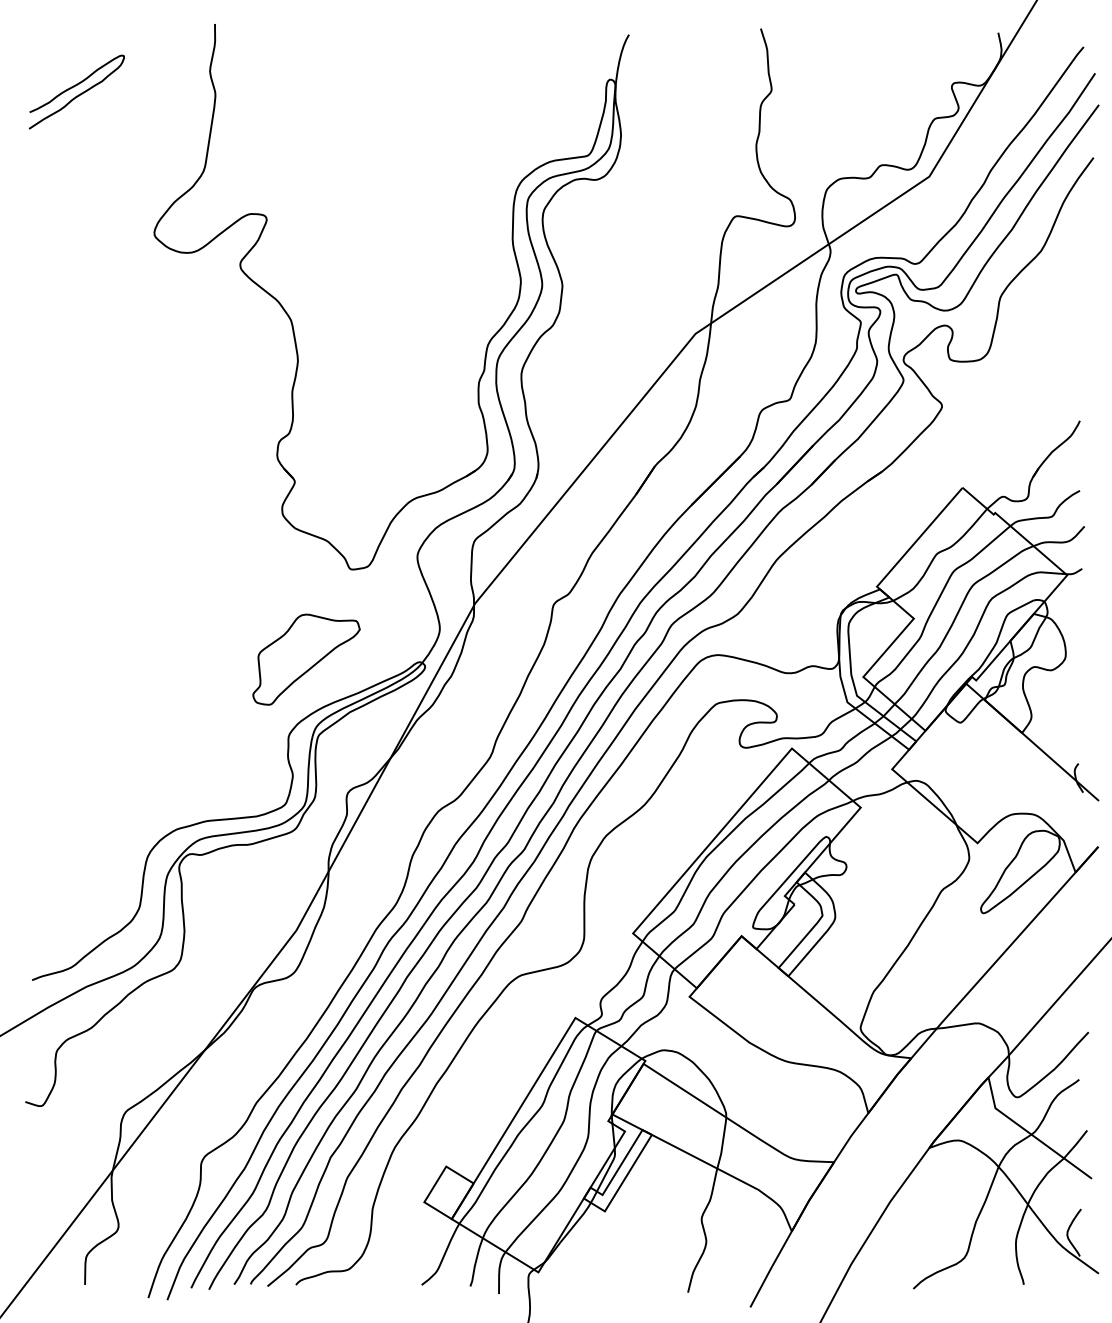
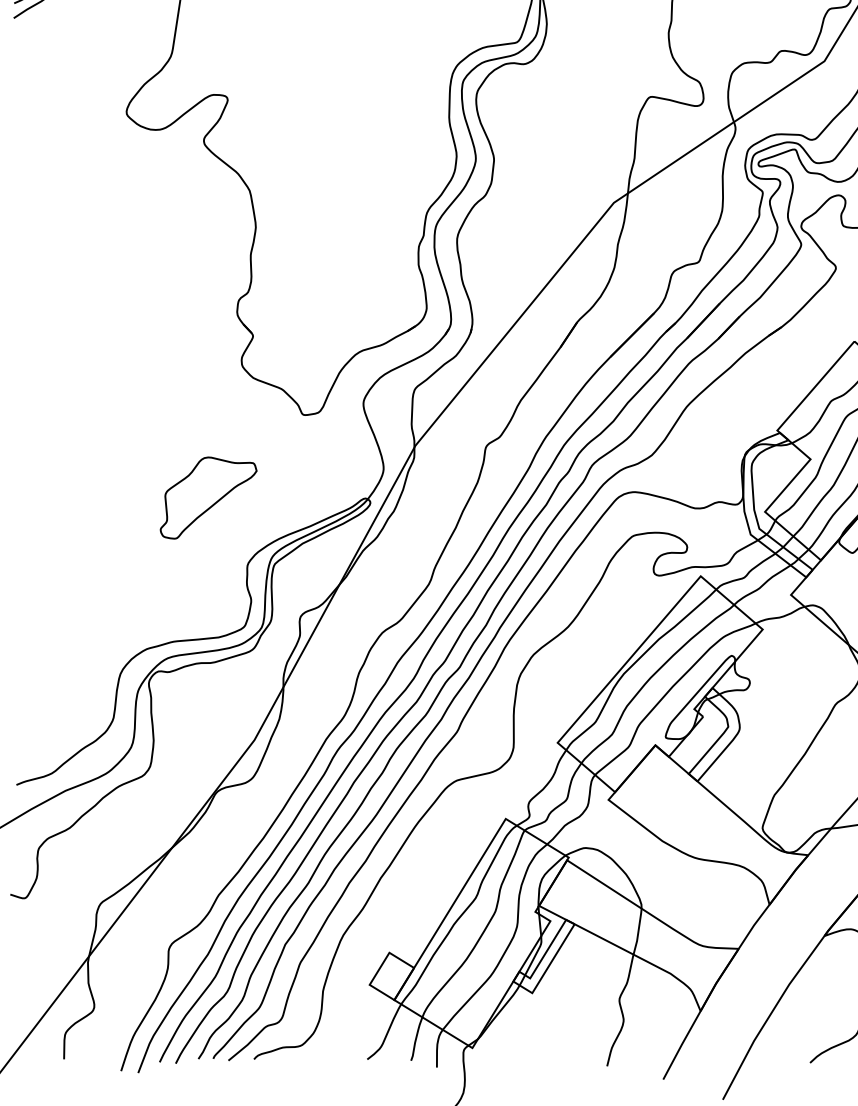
part: (306, 659) -> (208, 497), moved

